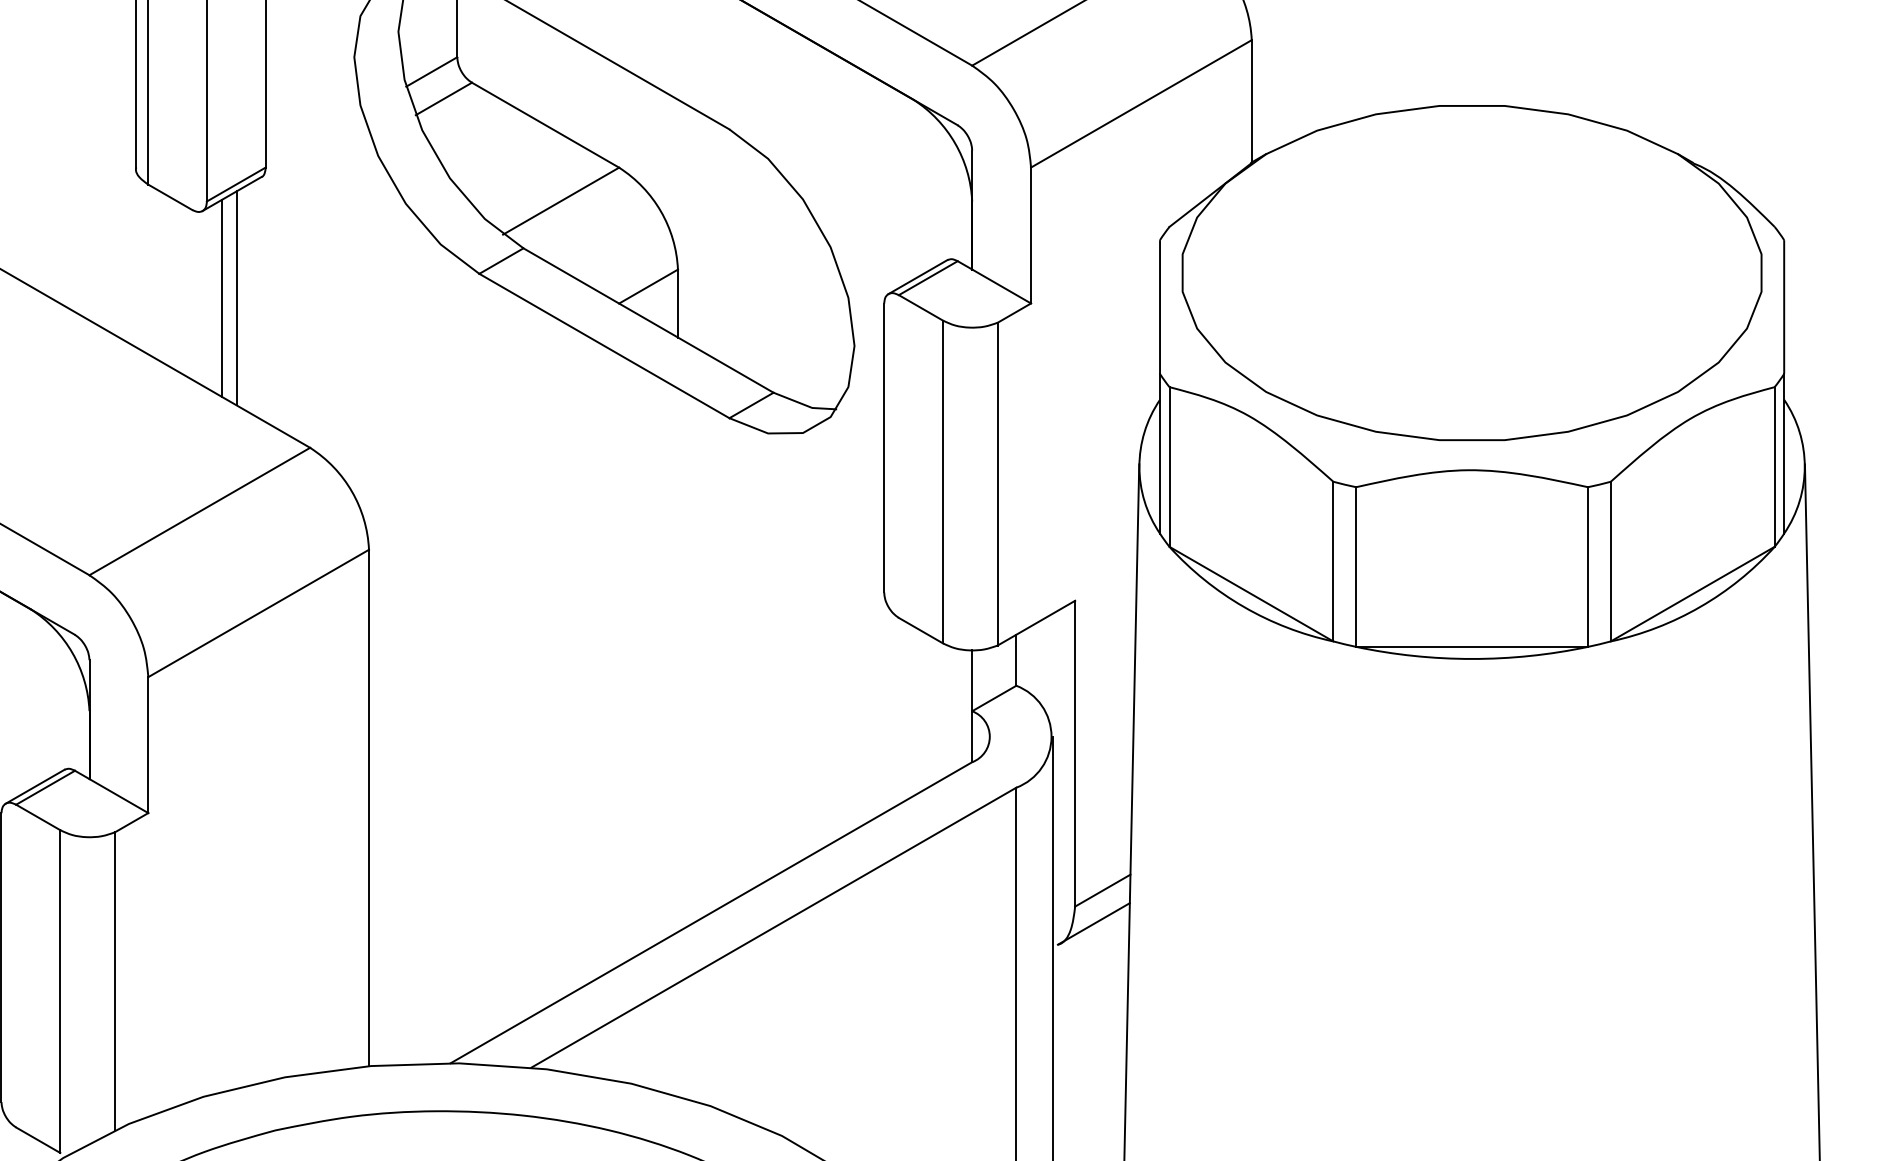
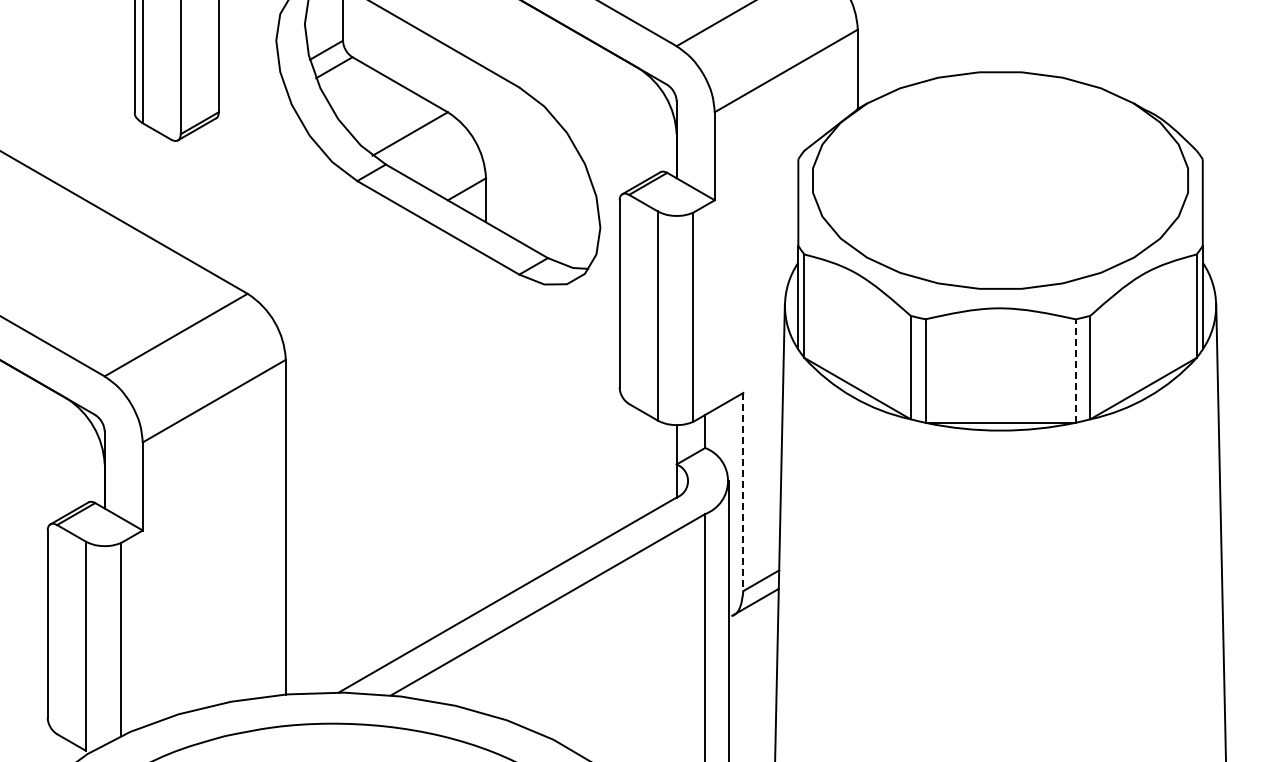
line: (221, 297) -> (190, 196), removed
line: (237, 297) -> (200, 196), removed
line: (1587, 567) -> (1075, 371), solid -> dashed
line: (1075, 754) -> (743, 492), solid -> dashed

